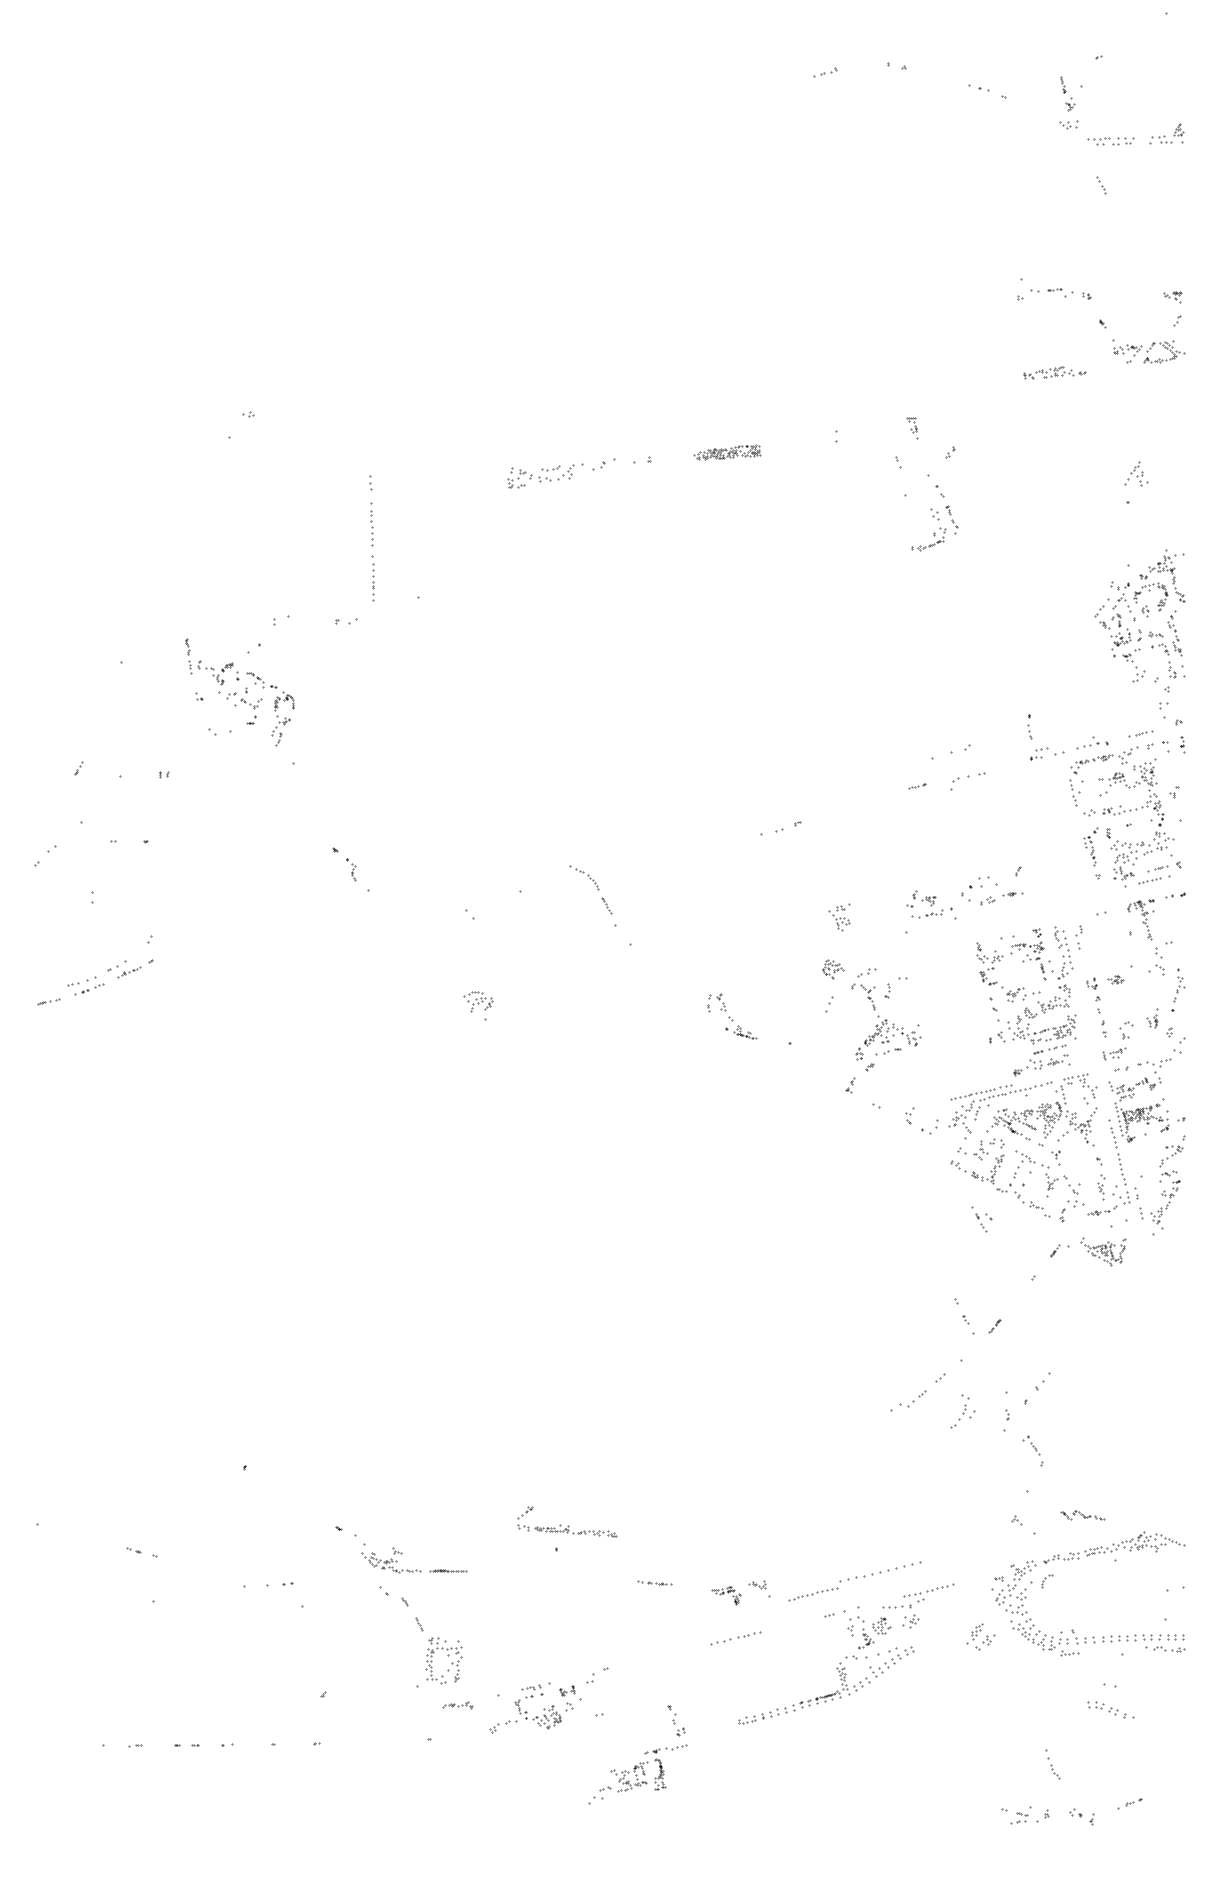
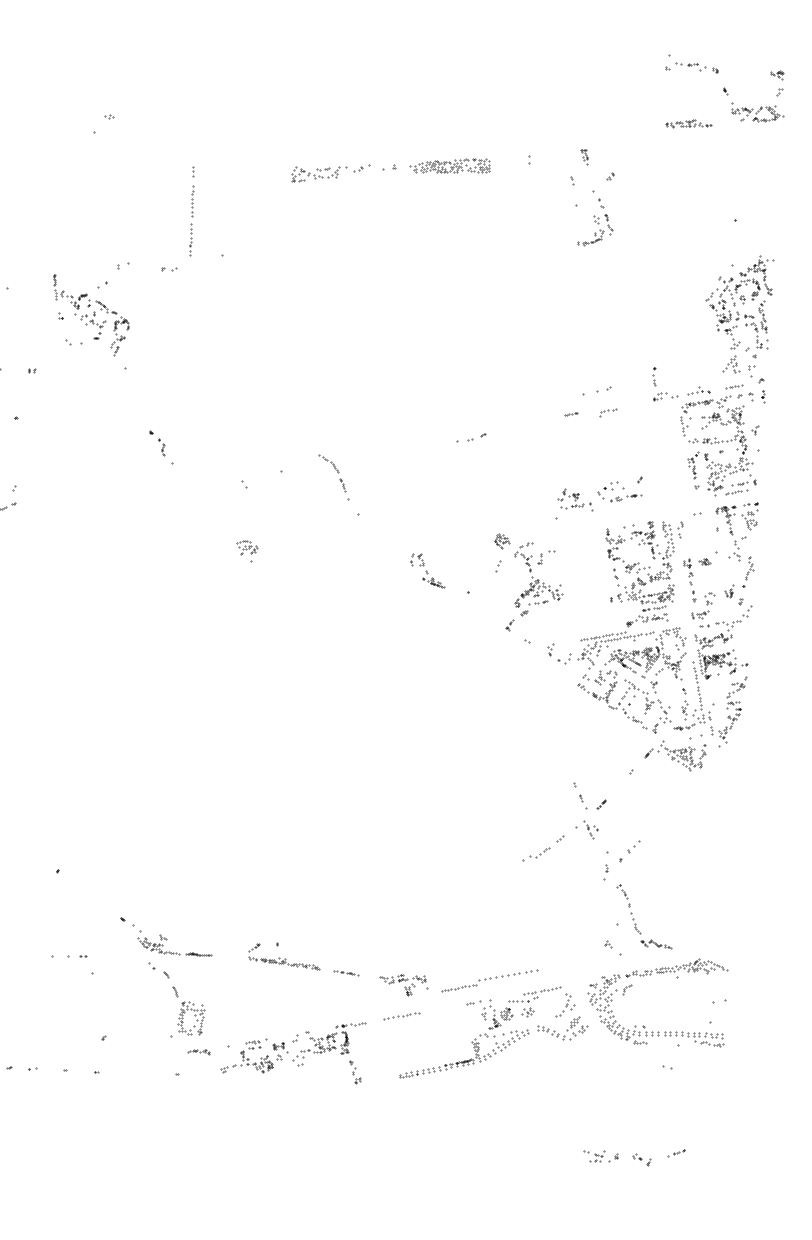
part: (726, 452) -> (449, 165), size x1.67
part: (1136, 473) -> (732, 364), moved
part: (968, 781) -> (608, 412), size x0.62
part: (839, 917) -> (749, 519), moved
part: (981, 1219) -> (590, 829), moved
part: (1103, 1251) -> (683, 755), size x1.43
part: (962, 1411) -> (565, 1005), moved
part: (567, 1521) -> (284, 956), moved
part: (726, 1595) -> (396, 985), size x1.67
part: (1110, 1709) -> (553, 1032), moved
part: (1052, 1764) -> (635, 923), moved
part: (637, 1774) -> (329, 1041), moved

